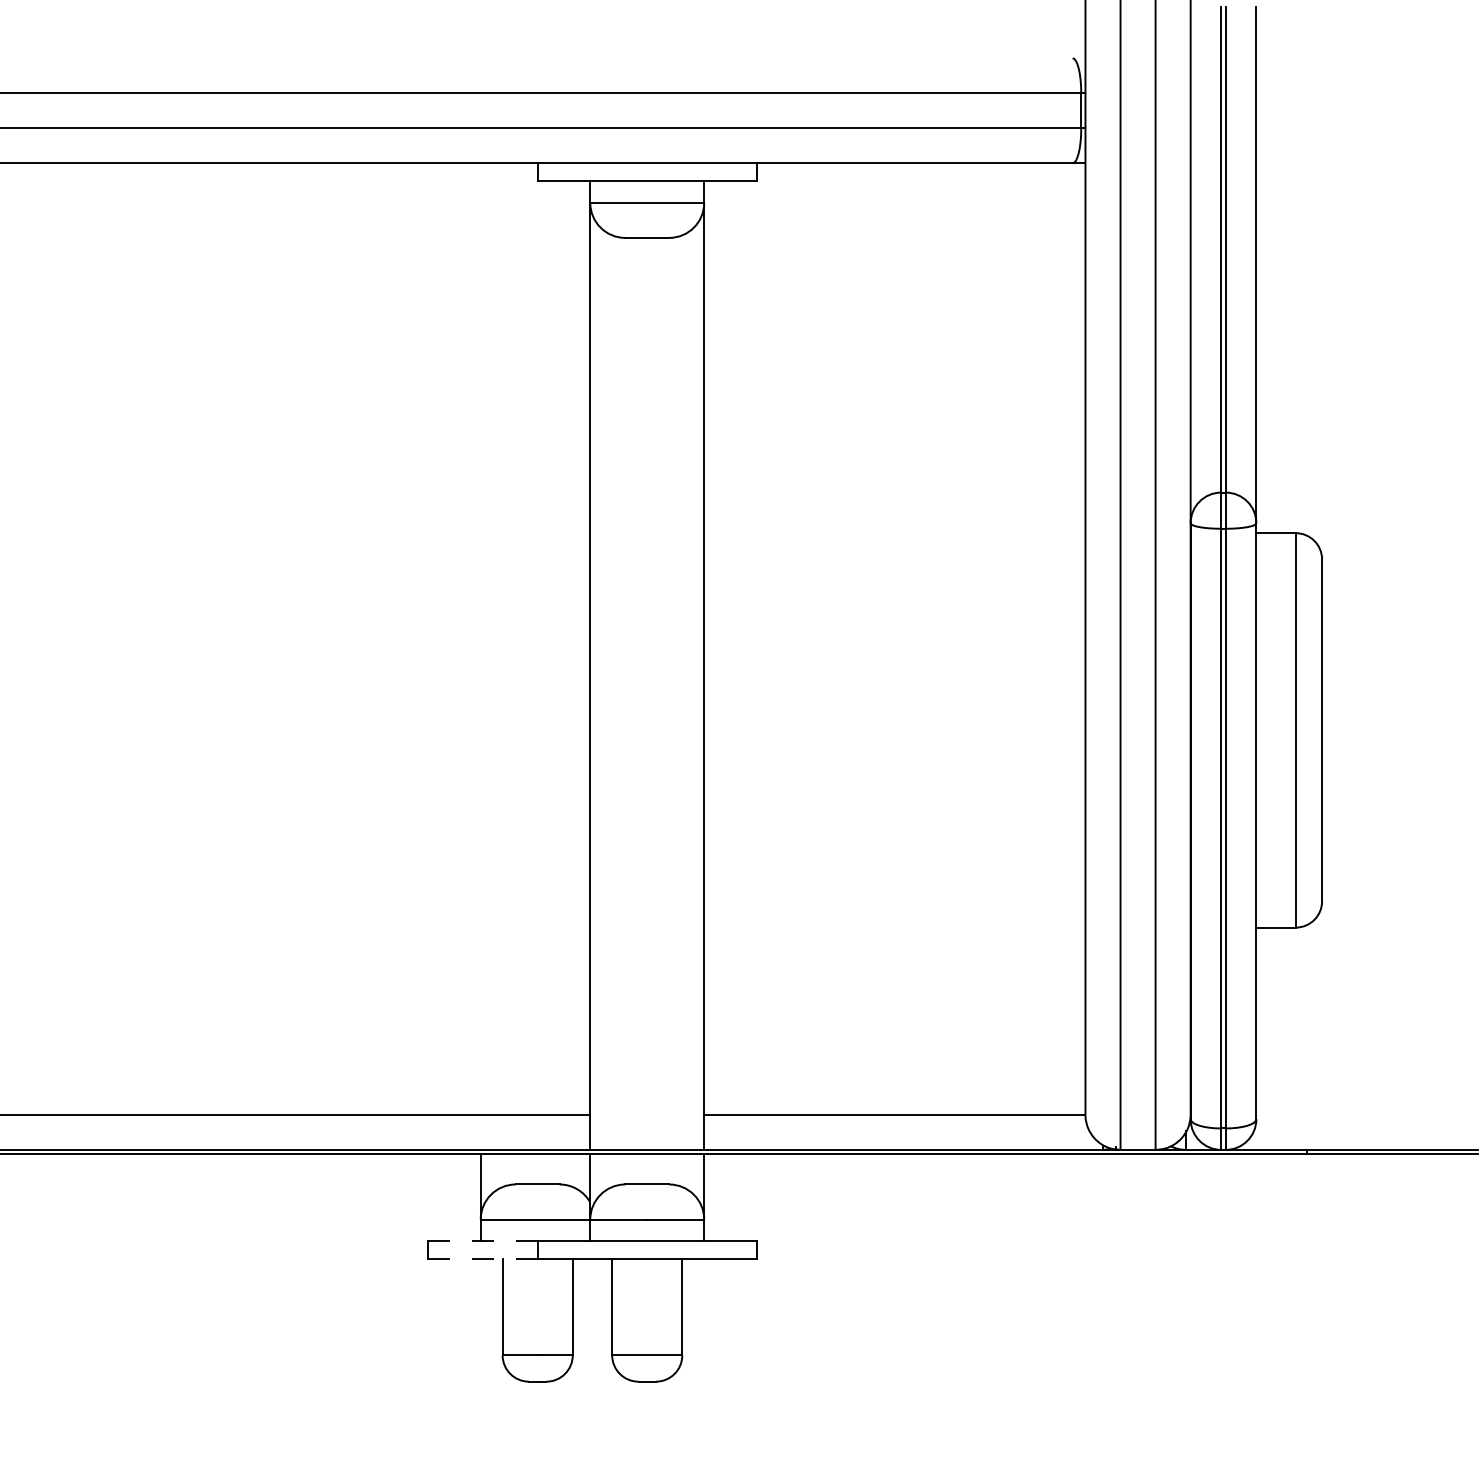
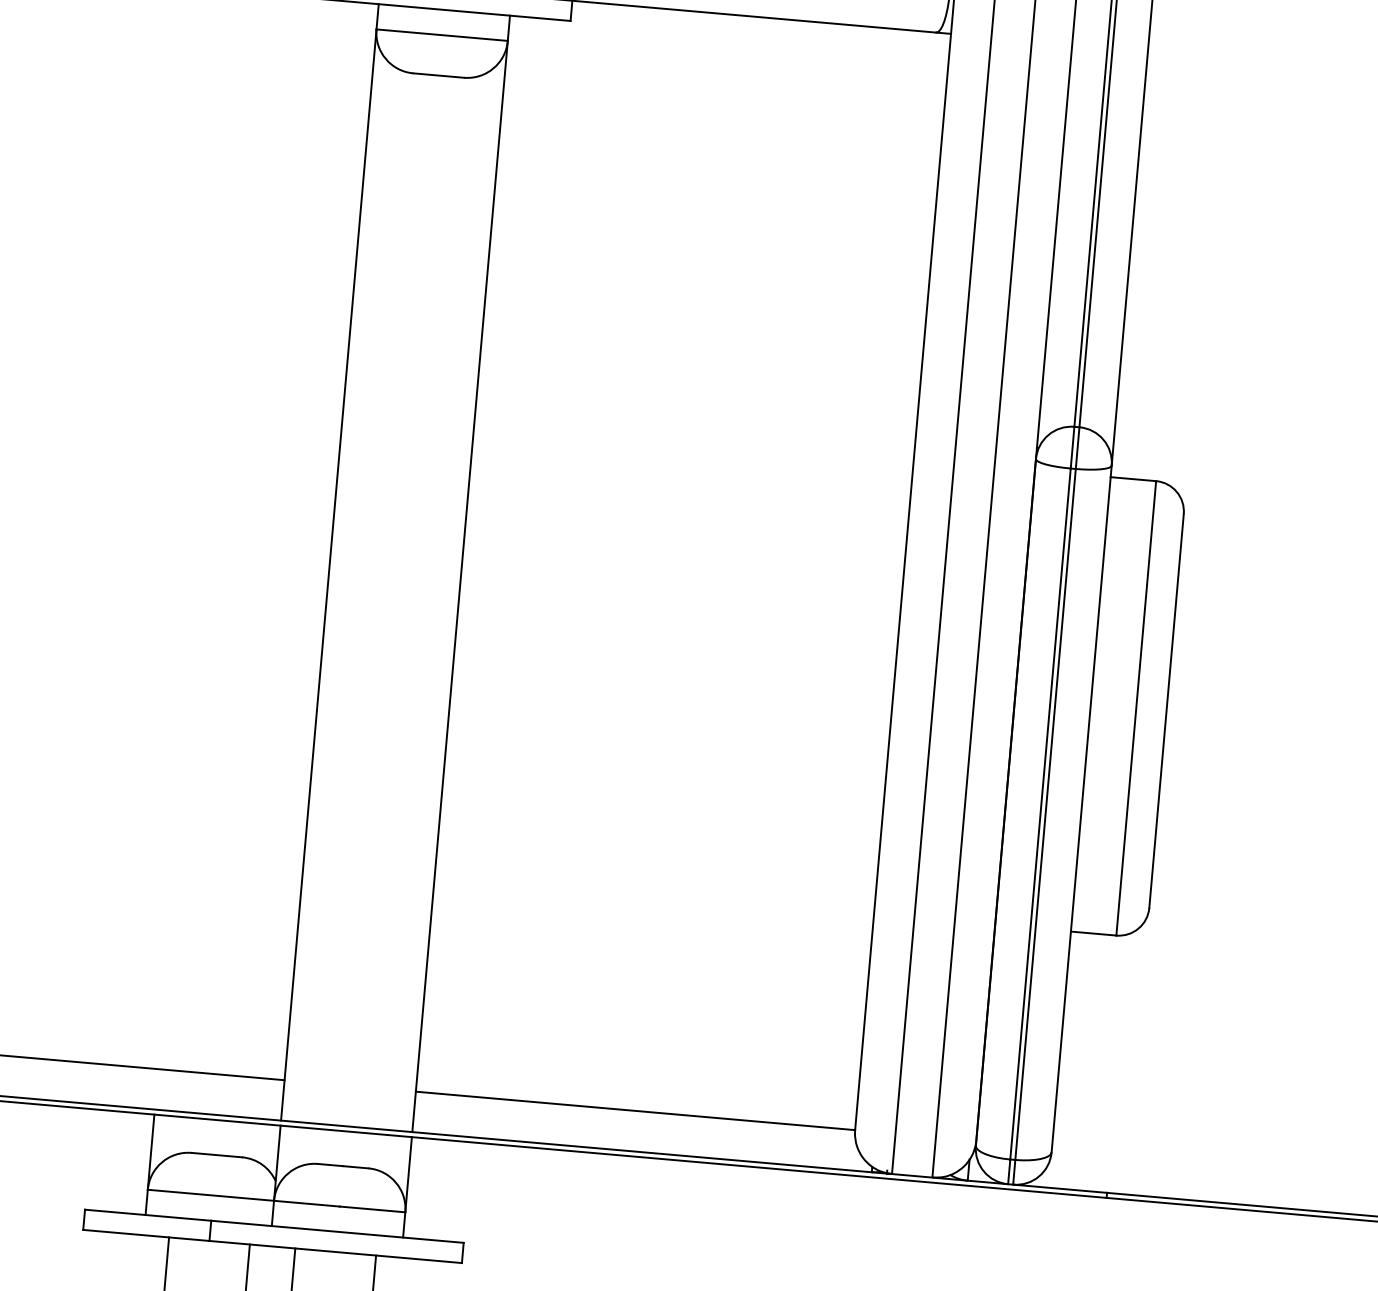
line: (482, 1241) -> (147, 1215), dashed -> solid
line: (482, 1258) -> (145, 1234), dashed -> solid

